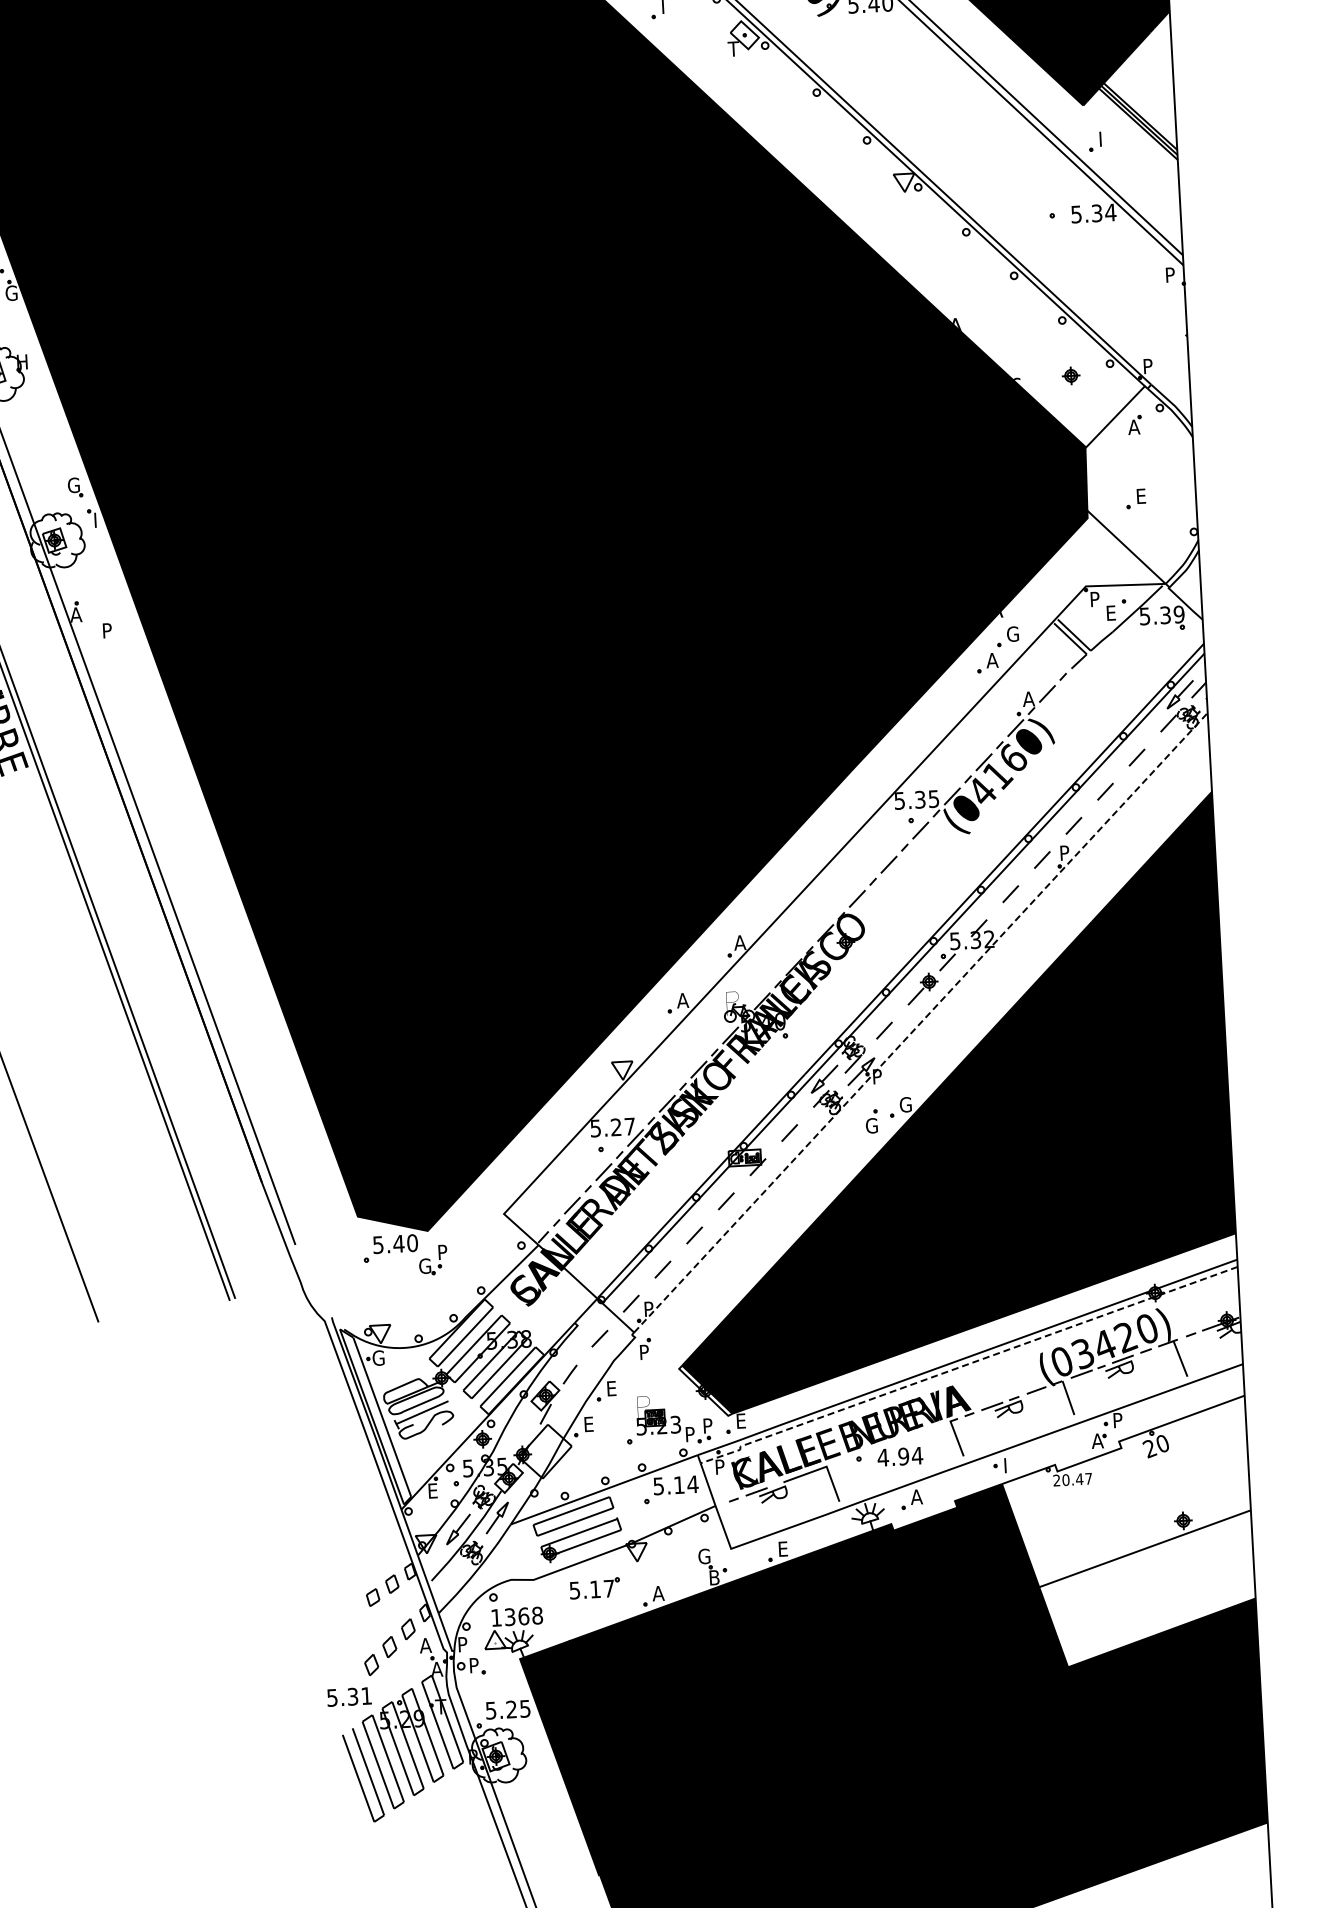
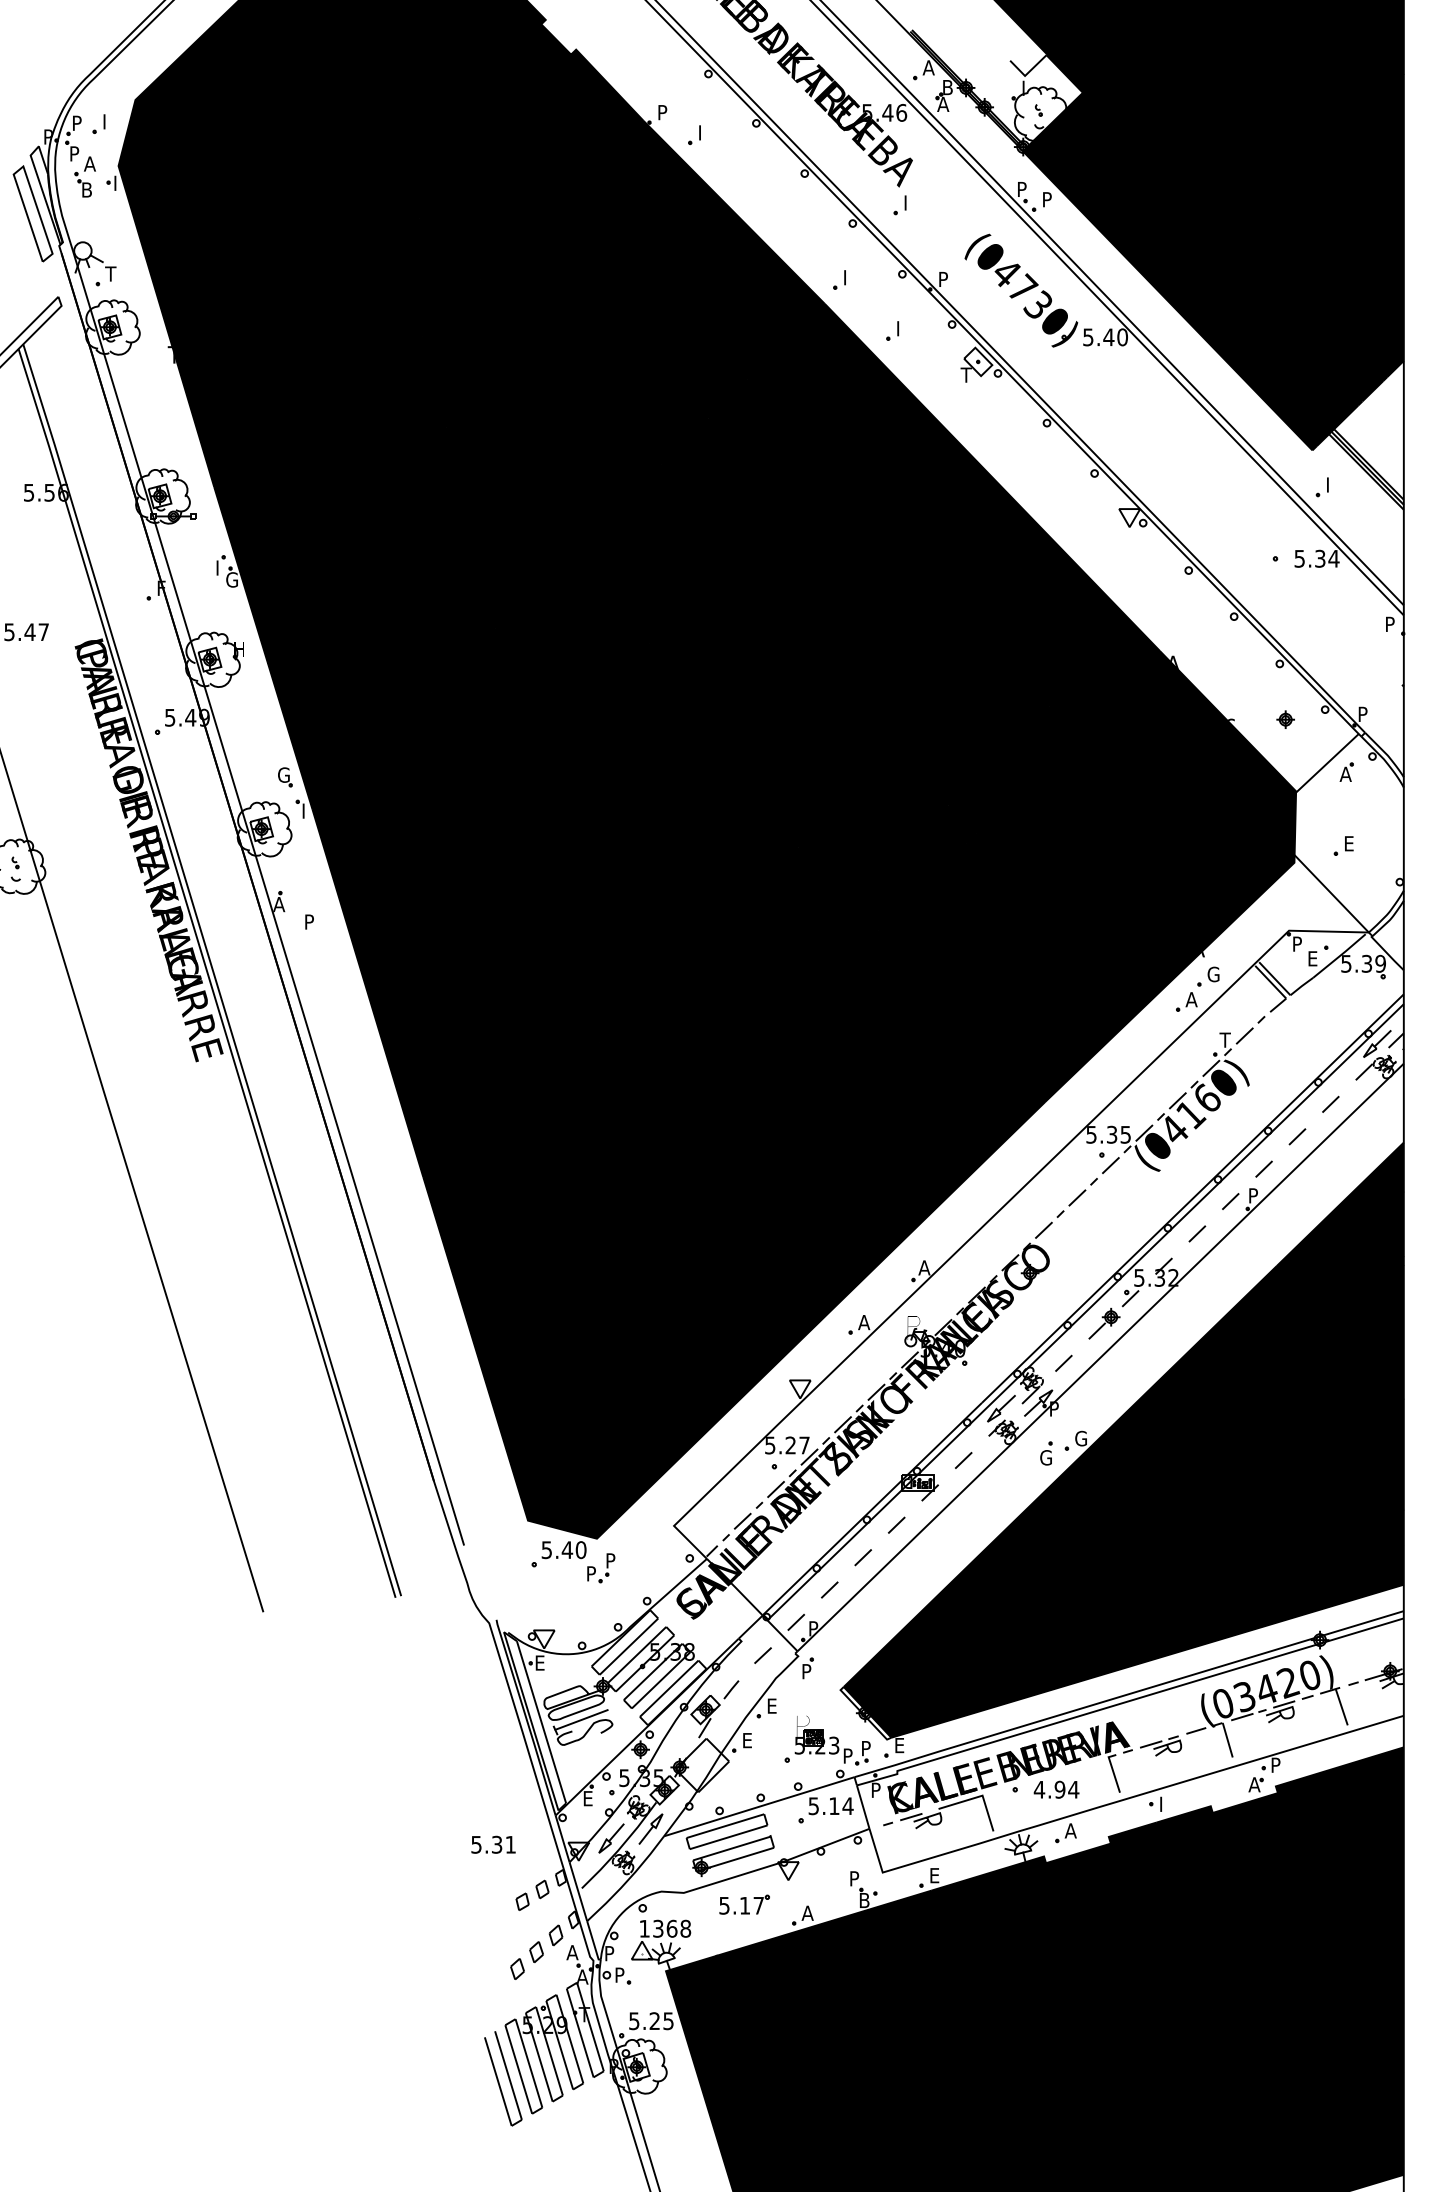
text: (1028, 698) -> (1225, 1039), A -> T
line: (921, 1022) -> (1101, 1357), dashed -> solid
text: (425, 1265) -> (592, 1573), G -> P
text: (378, 1357) -> (540, 1662), G -> E
line: (966, 1364) -> (1127, 1701), dashed -> solid
fill: (1127, 1533) -> (1279, 1878), added
text: (704, 1556) -> (855, 1878), G -> P
text: (349, 1696) -> (493, 1844), moved

